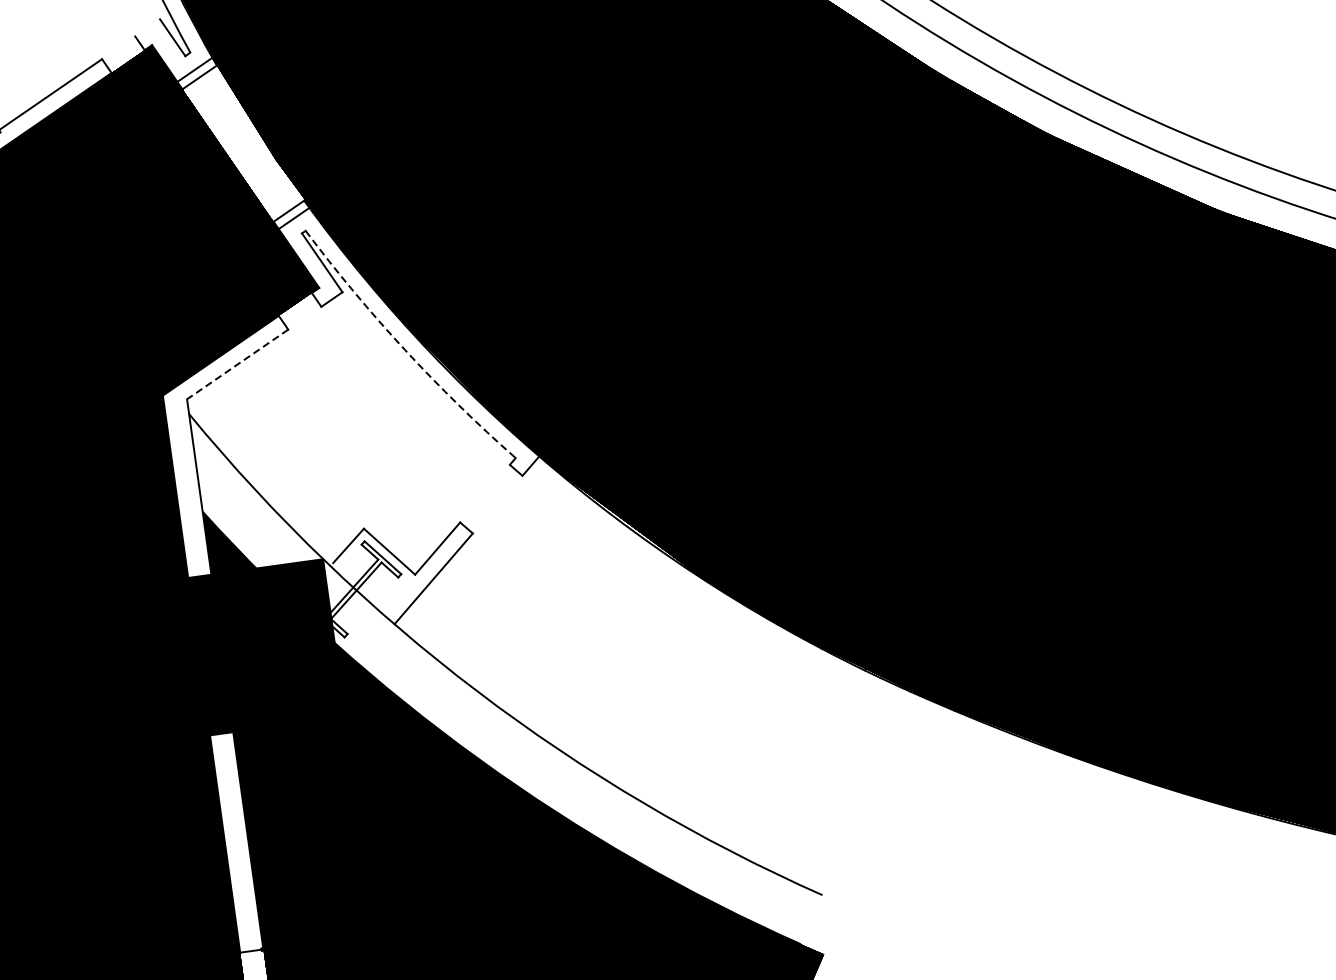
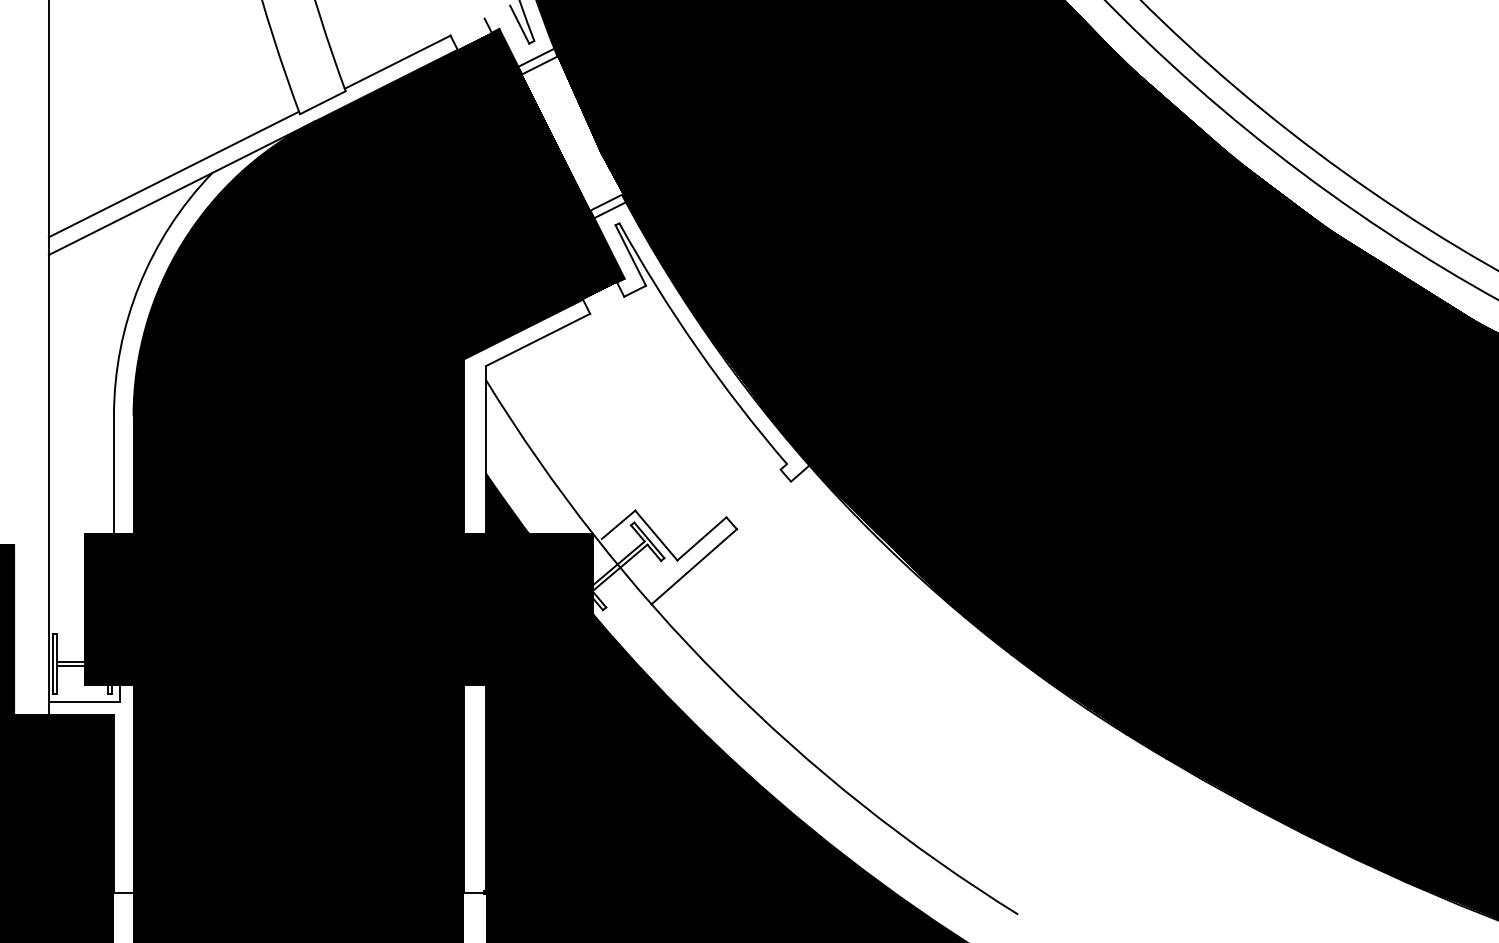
arc: (405, 350) -> (697, 348), dashed -> solid
line: (237, 365) -> (537, 340), dashed -> solid

